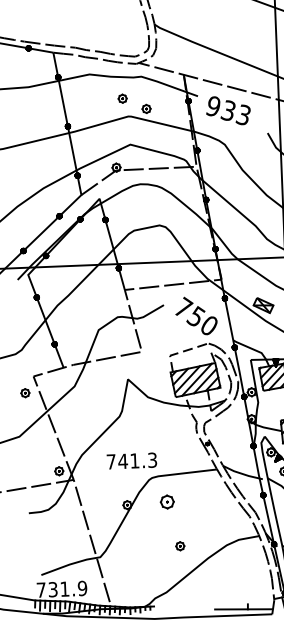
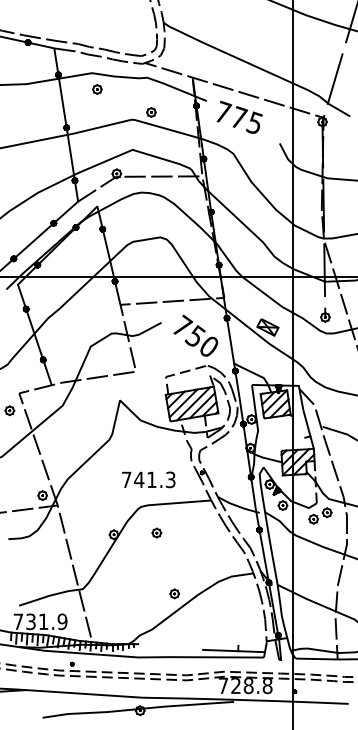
part: (122, 98) -> (97, 89), moved
text: (228, 109) -> (238, 116), 933 -> 775
text: (131, 460) -> (148, 479), moved
part: (167, 501) -> (156, 532), size x0.62
part: (180, 545) -> (174, 593), moved

